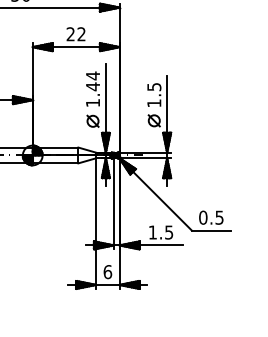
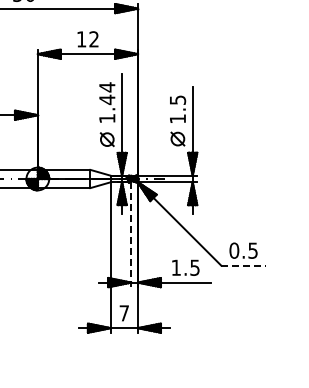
text: (70, 34) -> (81, 39), 22 -> 12
line: (114, 204) -> (131, 235), solid -> dashed
line: (211, 230) -> (243, 265), solid -> dashed
text: (107, 272) -> (124, 313), 6 -> 7

